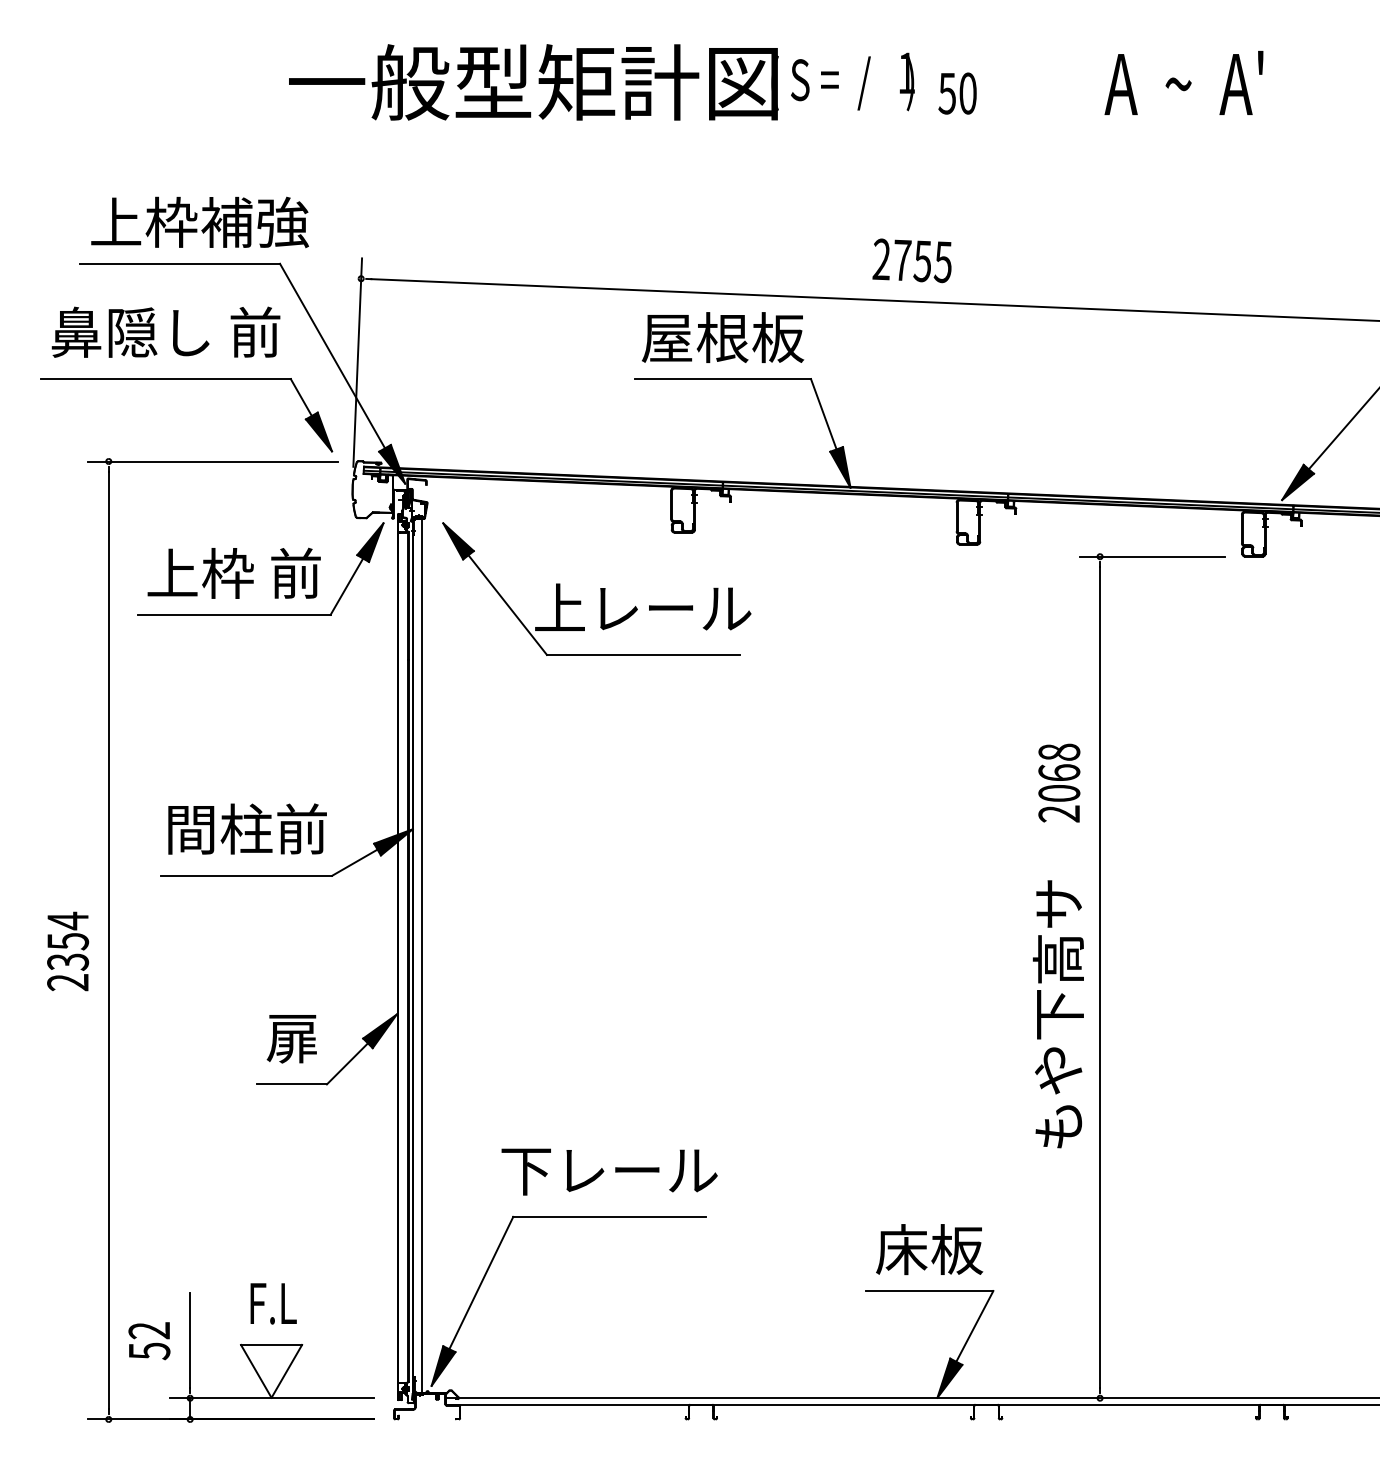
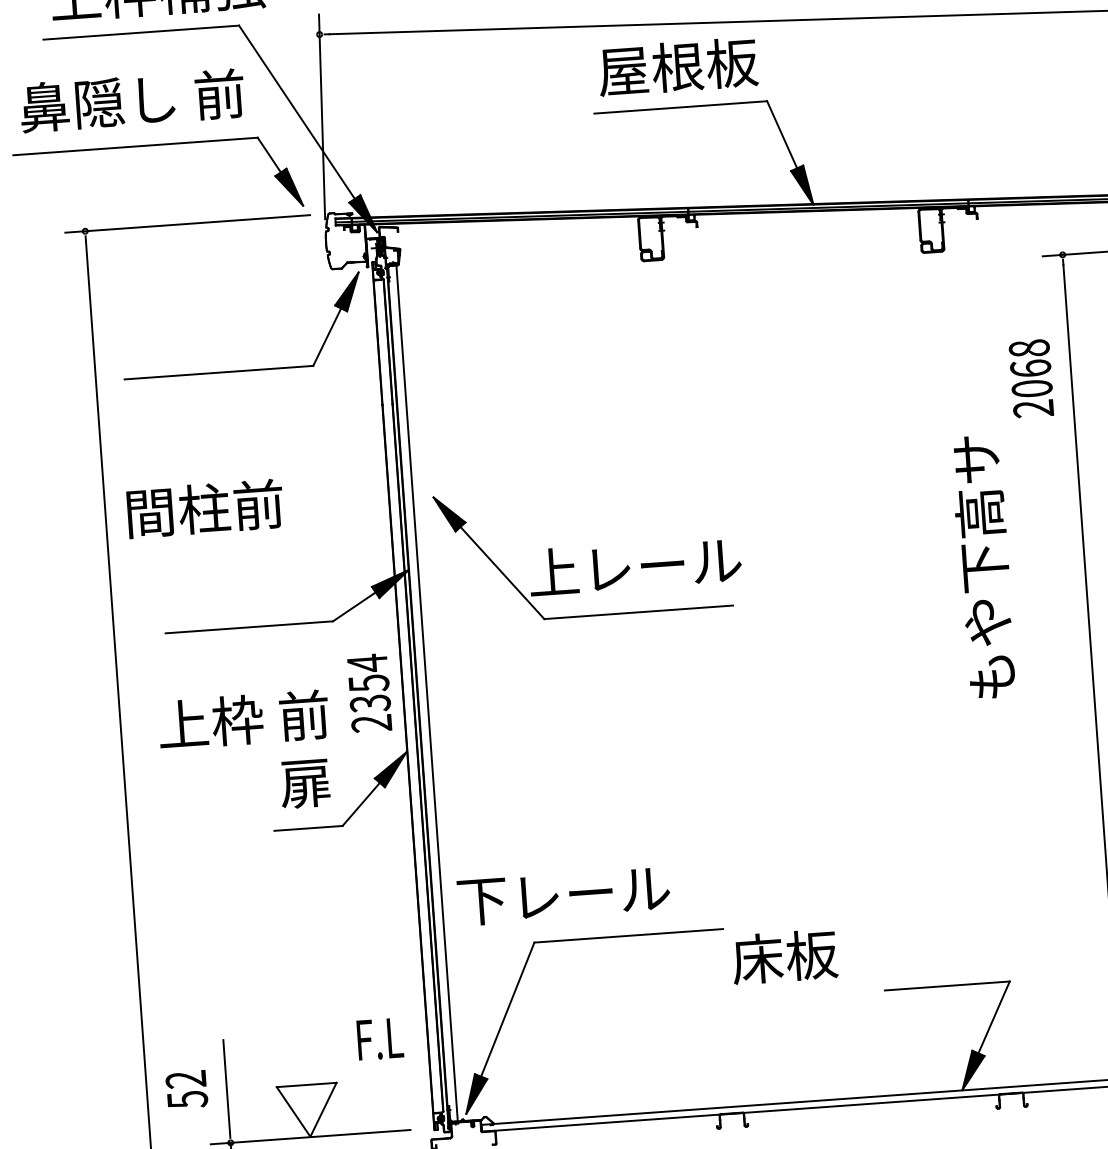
text: (233, 572) -> (242, 718), moved
part: (596, 588) -> (588, 550), moved
text: (1059, 782) -> (1031, 378), moved
text: (247, 828) -> (205, 508), moved
text: (68, 951) -> (370, 693), moved
text: (1057, 1014) -> (983, 567), moved
text: (609, 1171) -> (563, 895), moved
text: (929, 1249) -> (784, 956), moved
text: (273, 1303) -> (380, 1038), moved

